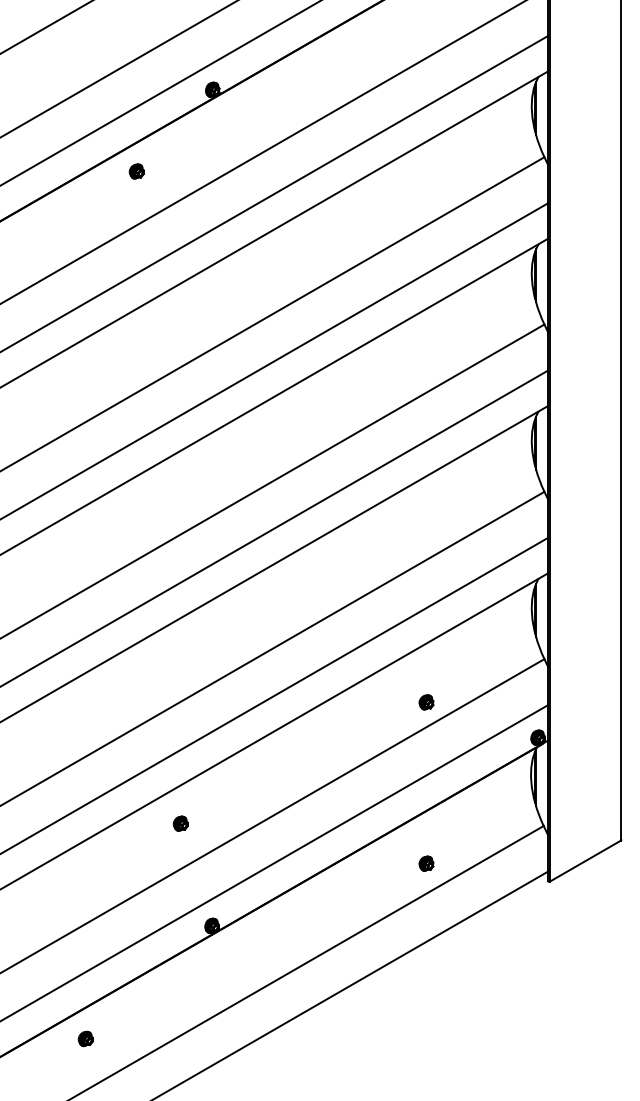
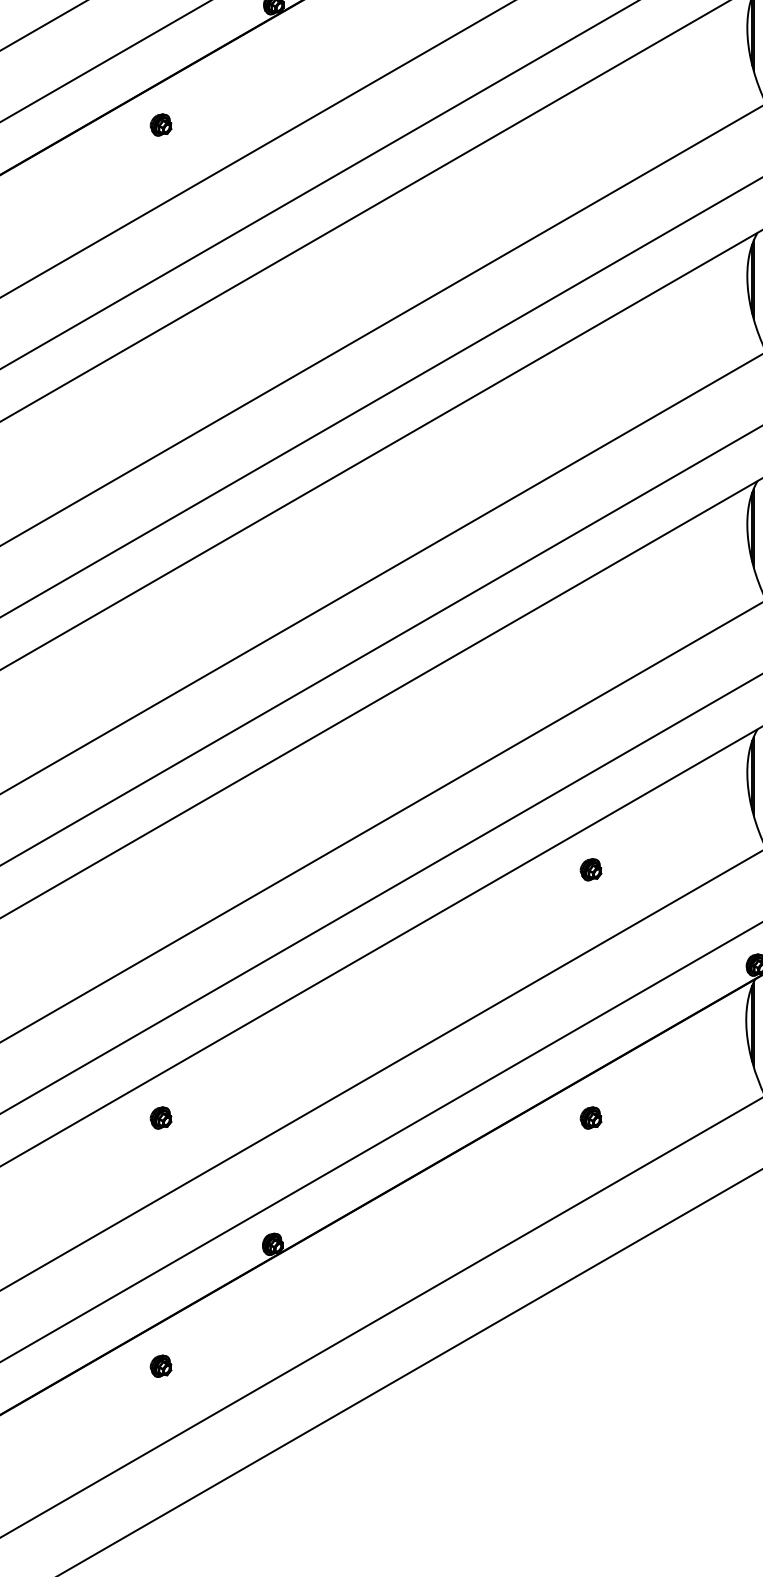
part: (426, 702) -> (591, 869), moved
part: (180, 823) -> (160, 1117), moved
part: (426, 863) -> (591, 1117), moved
part: (85, 1038) -> (160, 1365), moved

